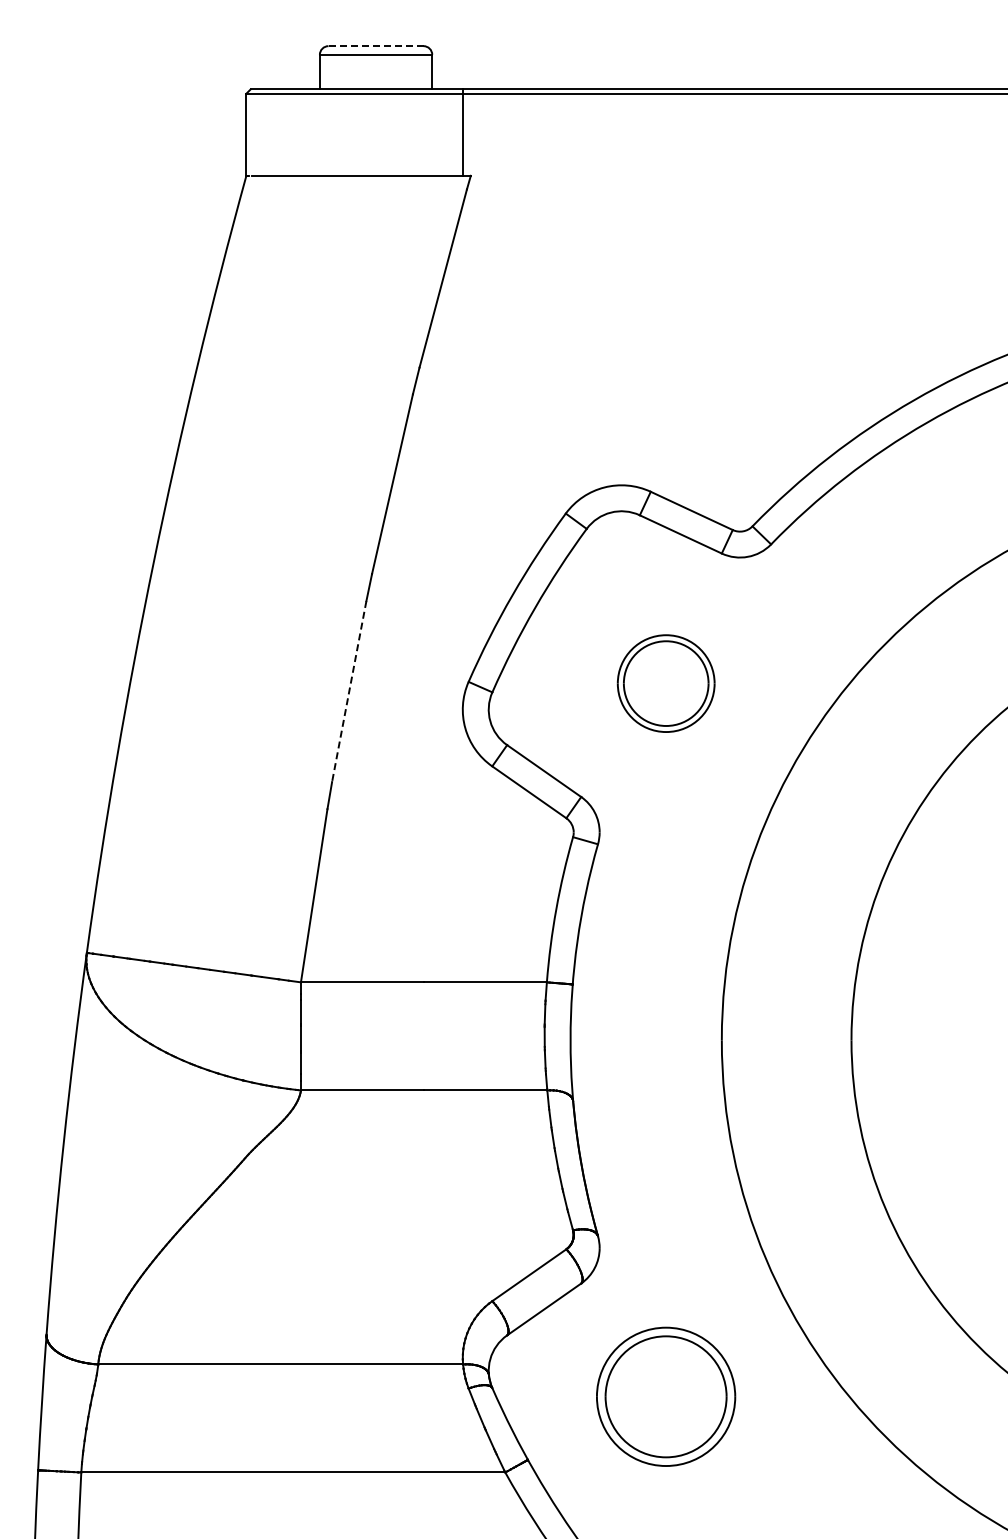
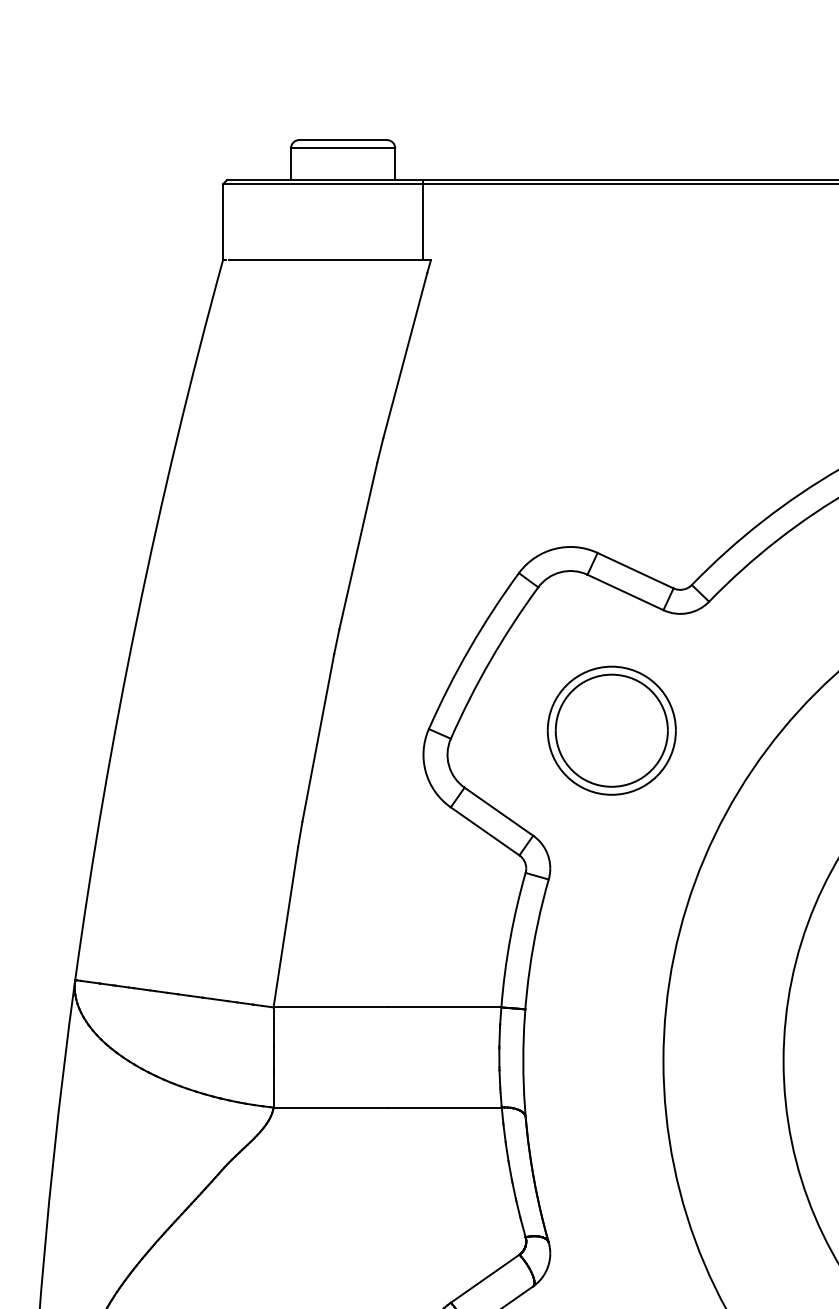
line: (376, 46) -> (343, 140), dashed -> solid
part: (666, 683) -> (612, 730), size x1.43
line: (349, 692) -> (318, 738), dashed -> solid

